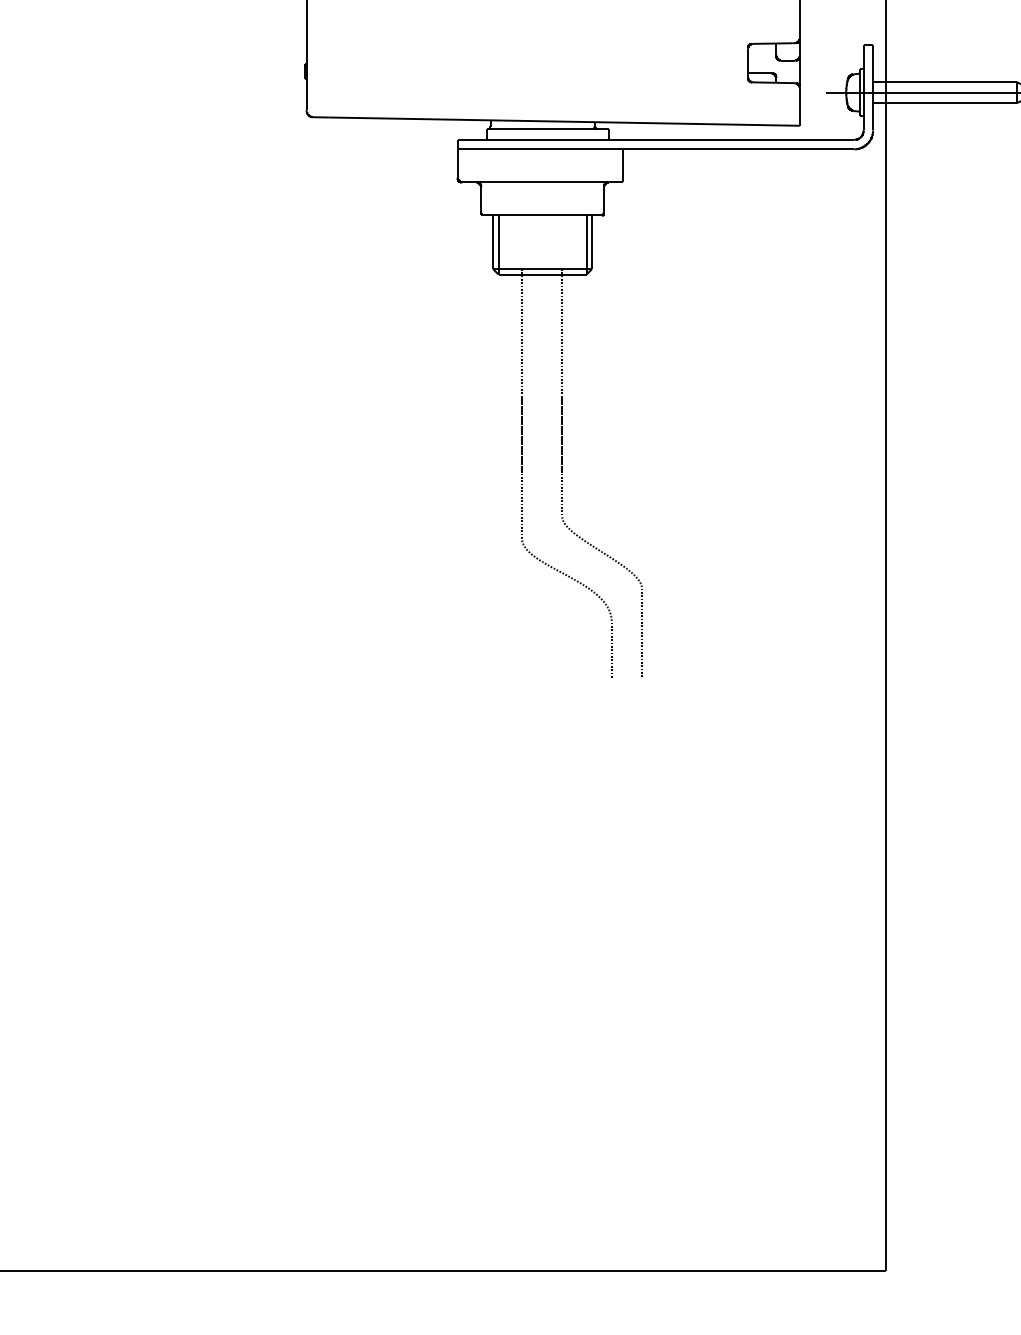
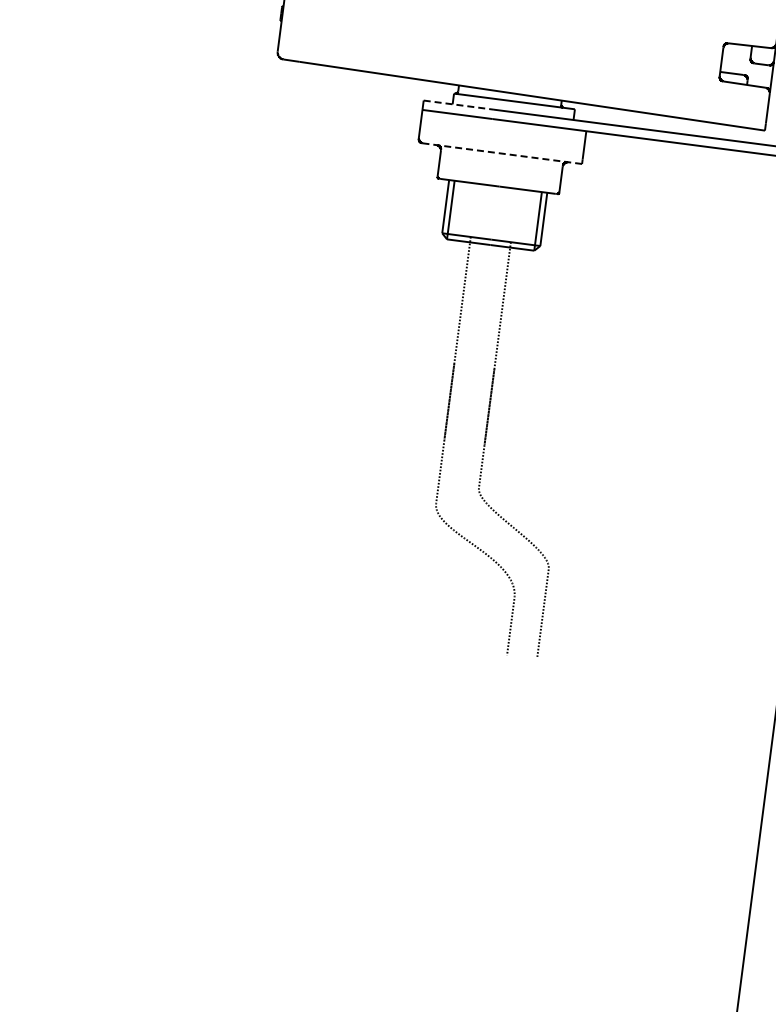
line: (493, 139) -> (459, 104), solid -> dashed
line: (542, 182) -> (502, 153), solid -> dashed

